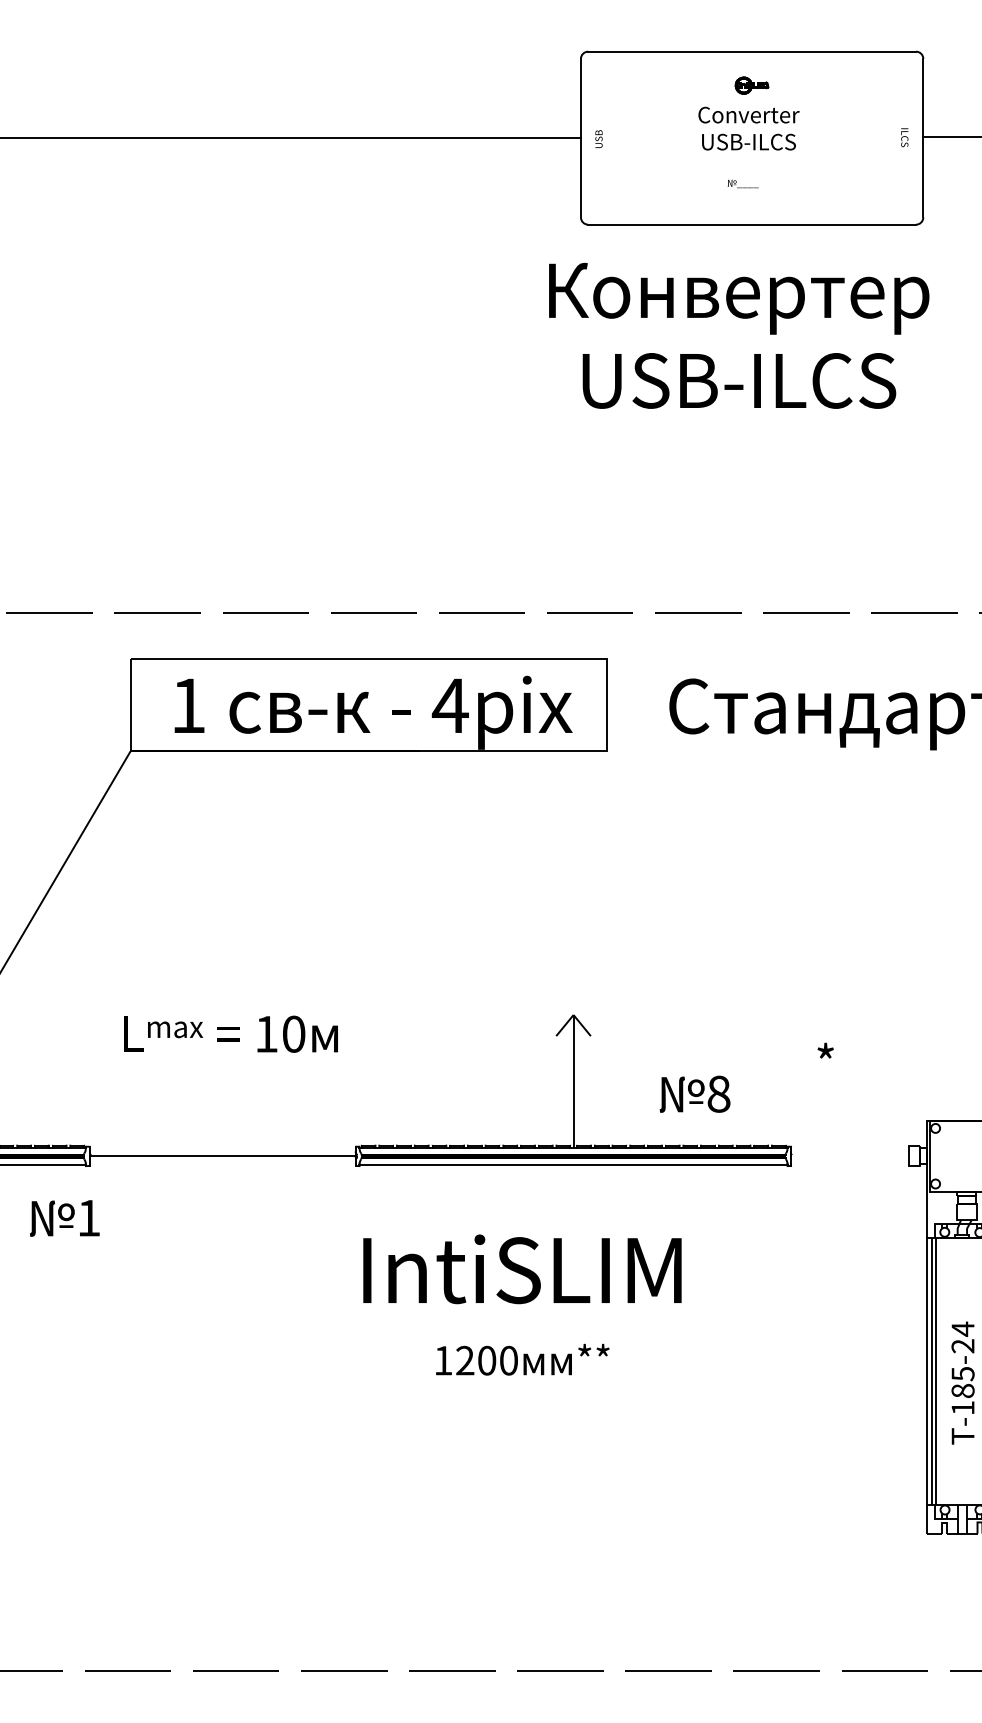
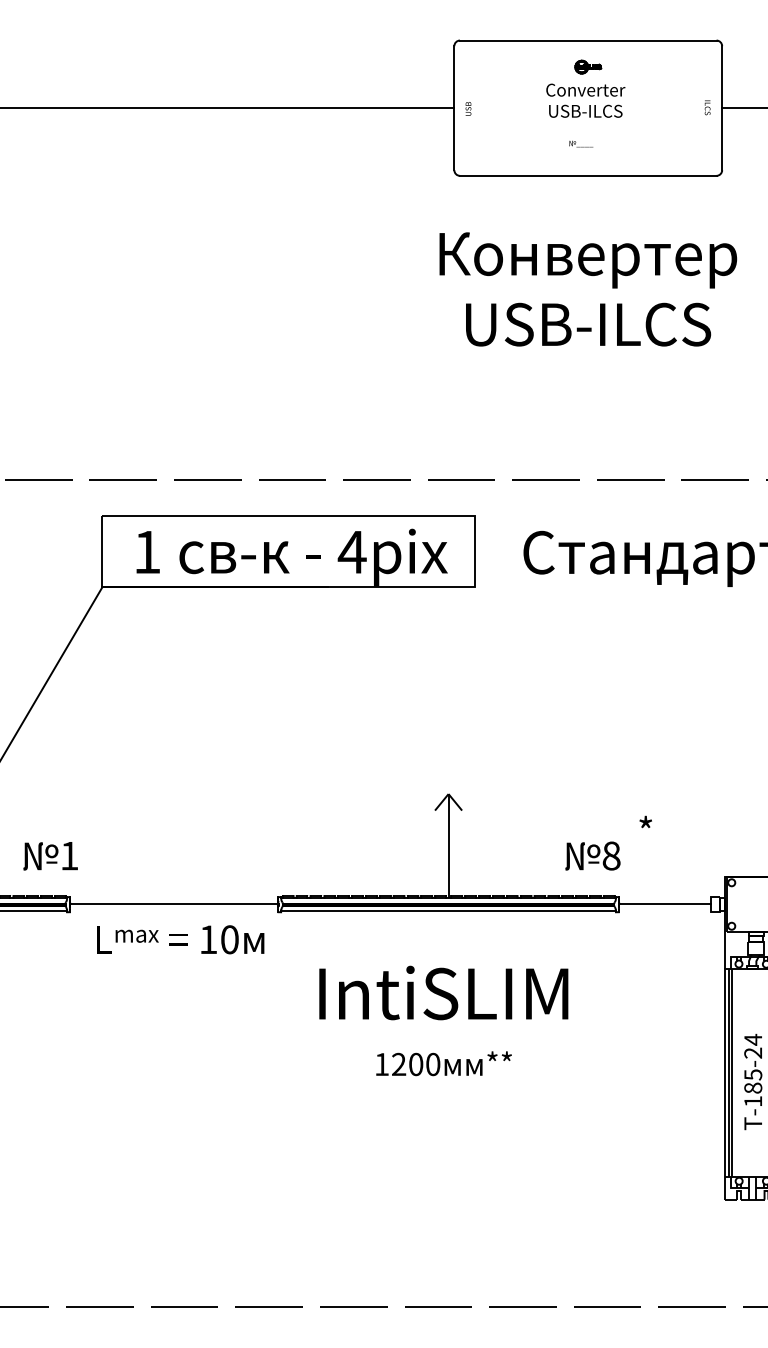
text: (739, 335) -> (588, 289), moved
text: (230, 1033) -> (180, 939), moved
text: (694, 1093) -> (592, 855), moved
line: (849, 1156) -> (664, 904), added
text: (64, 1218) -> (50, 856), moved
text: (522, 1304) -> (443, 1020), moved

